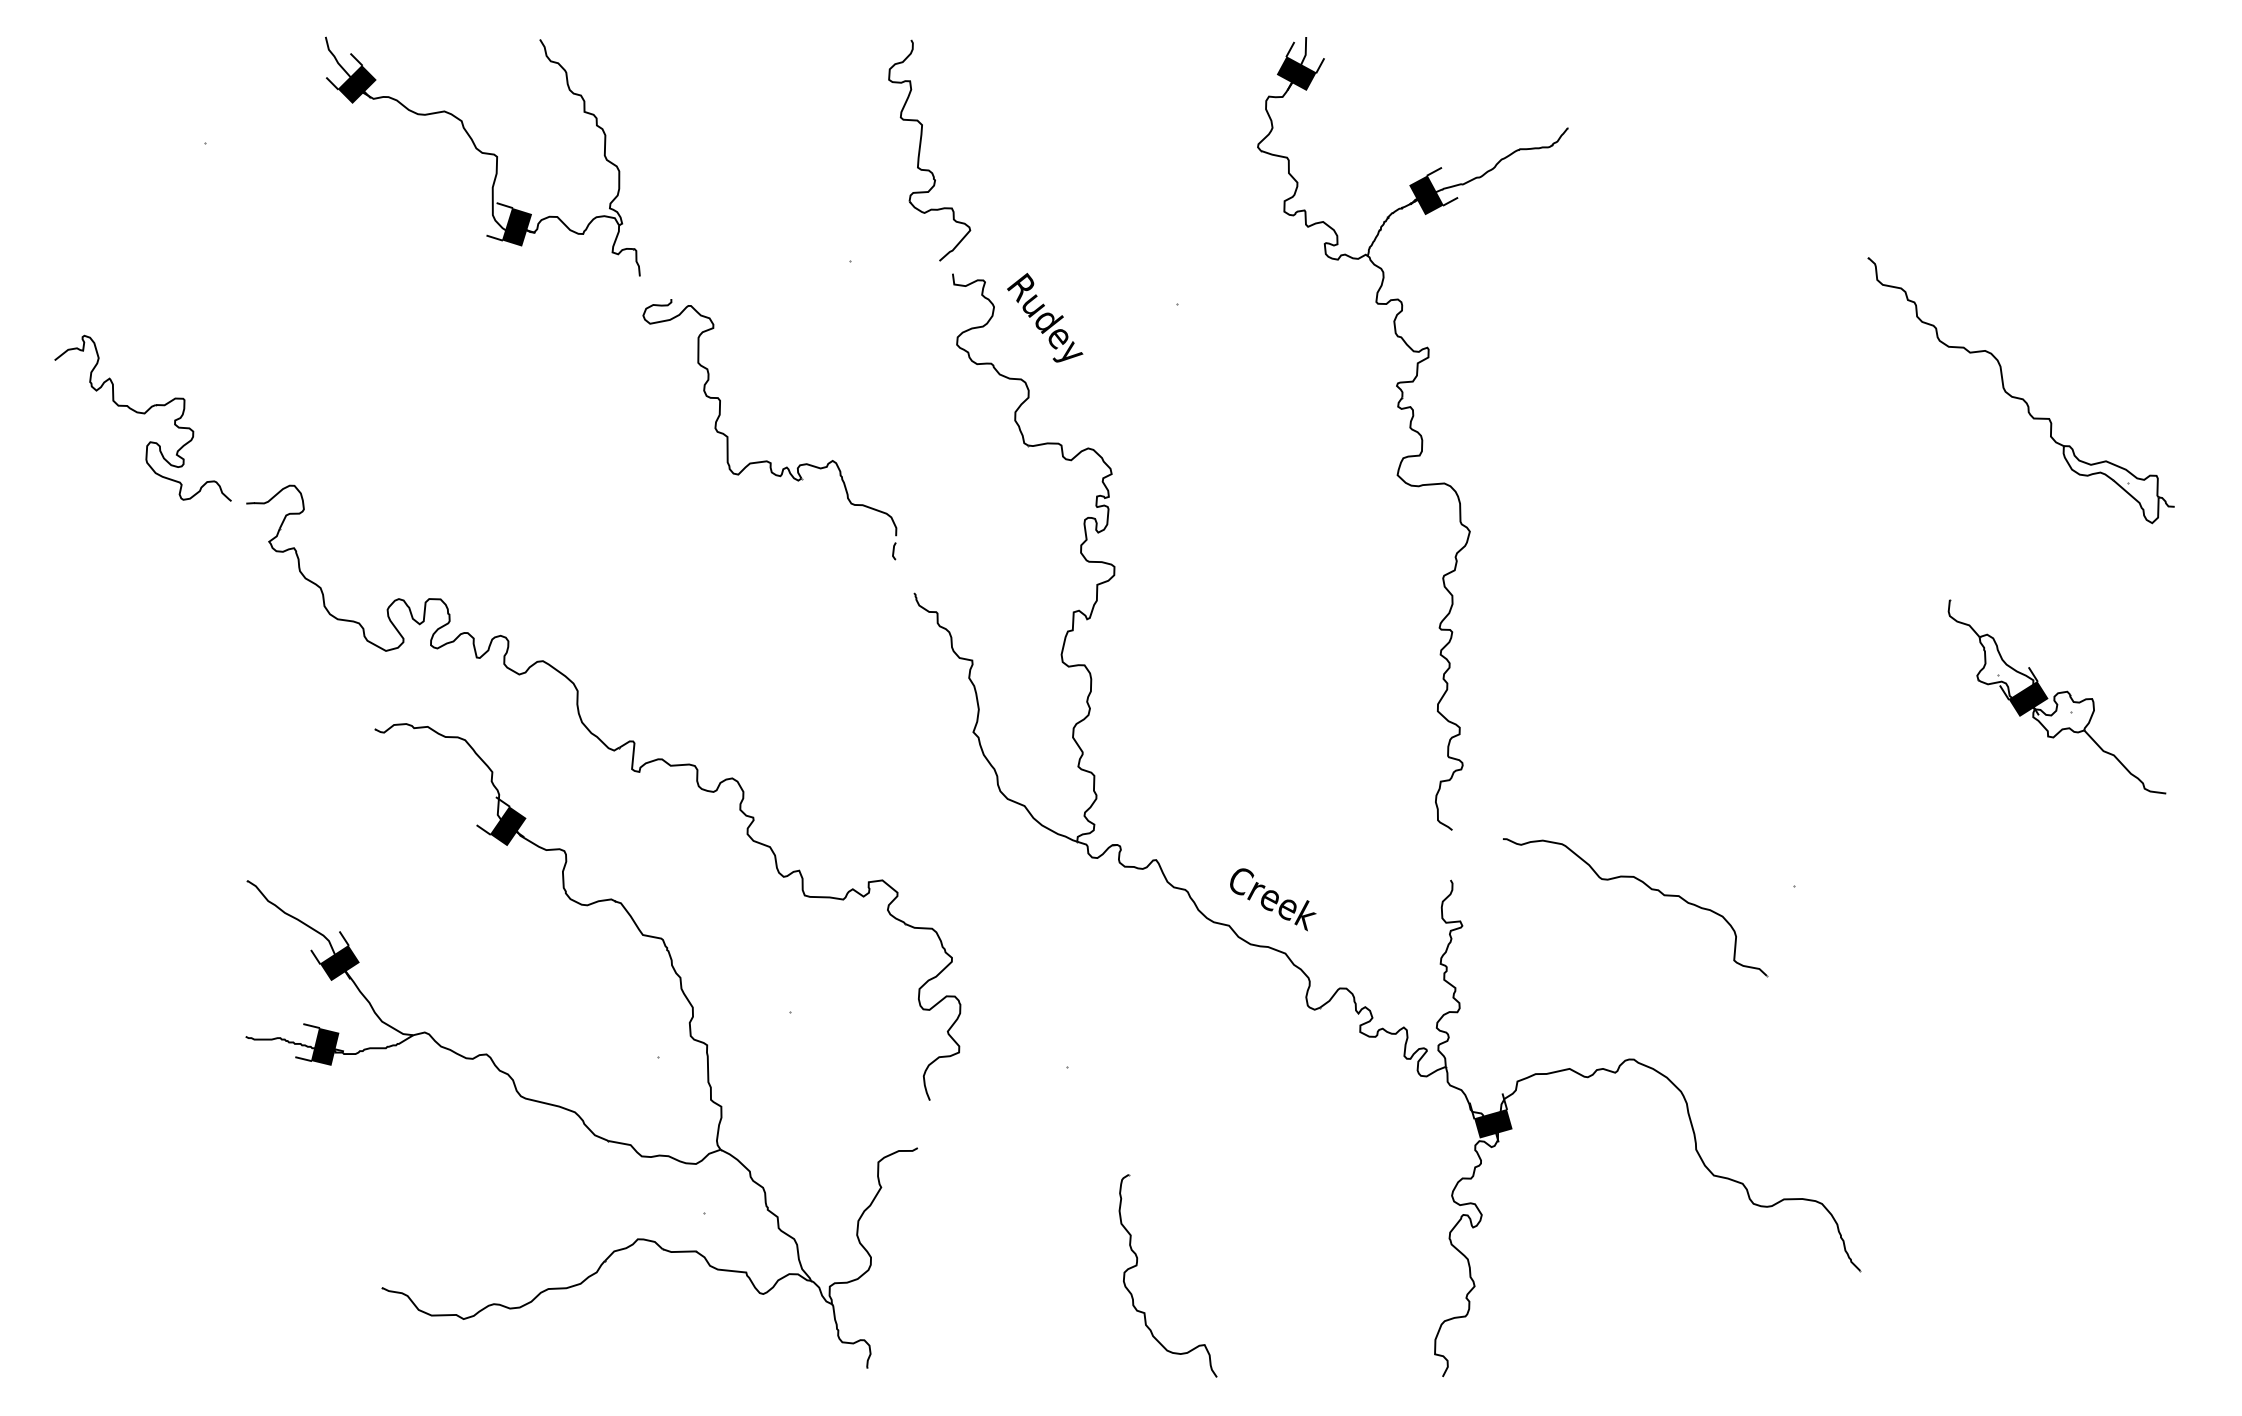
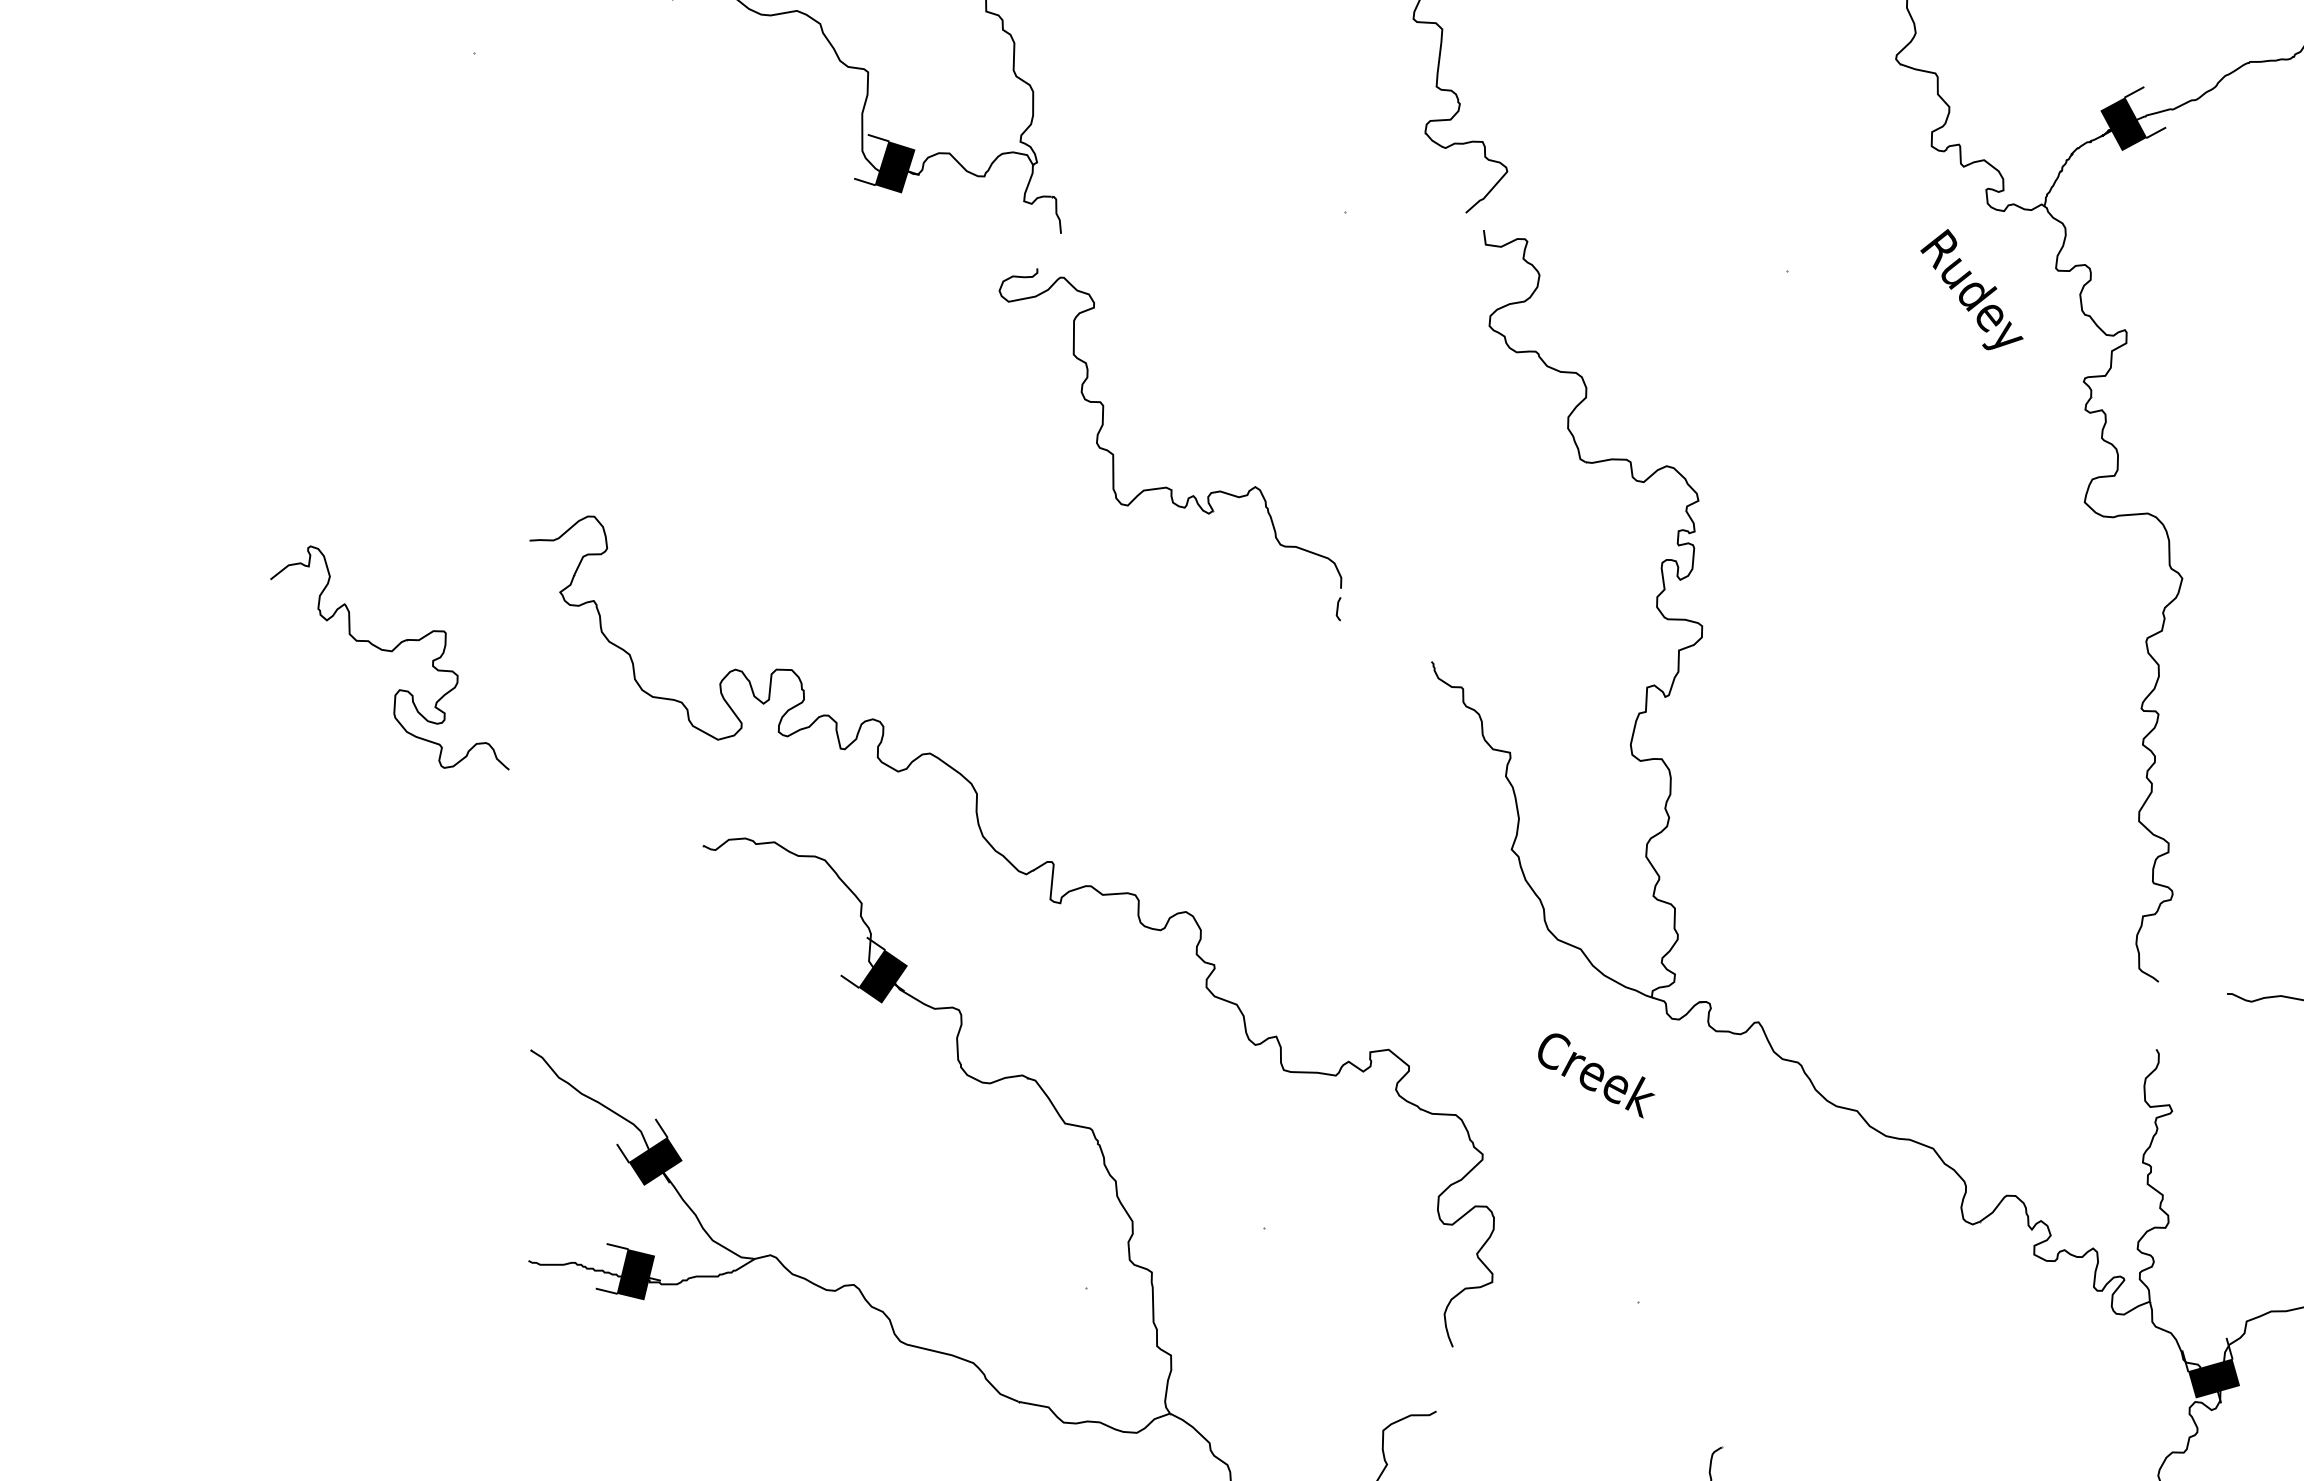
text: (1045, 317) -> (1972, 289), moved
part: (142, 417) -> (389, 656), moved
part: (767, 460) -> (1167, 486), moved
text: (1273, 899) -> (1596, 1075), moved

